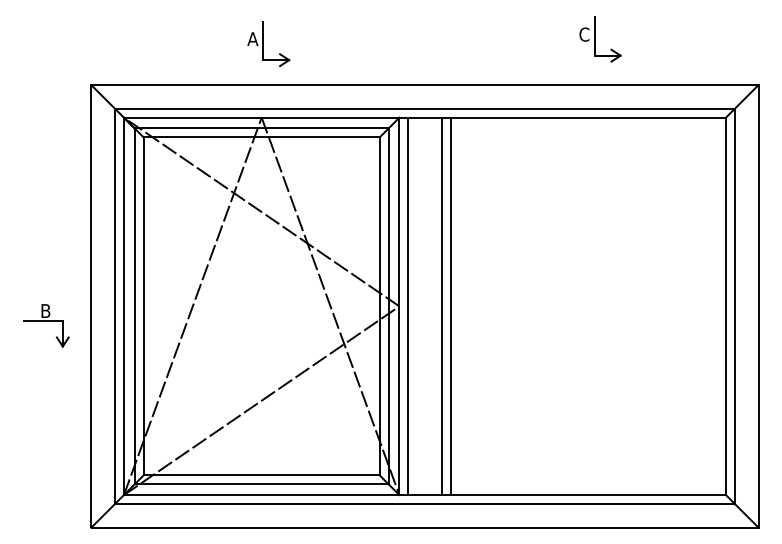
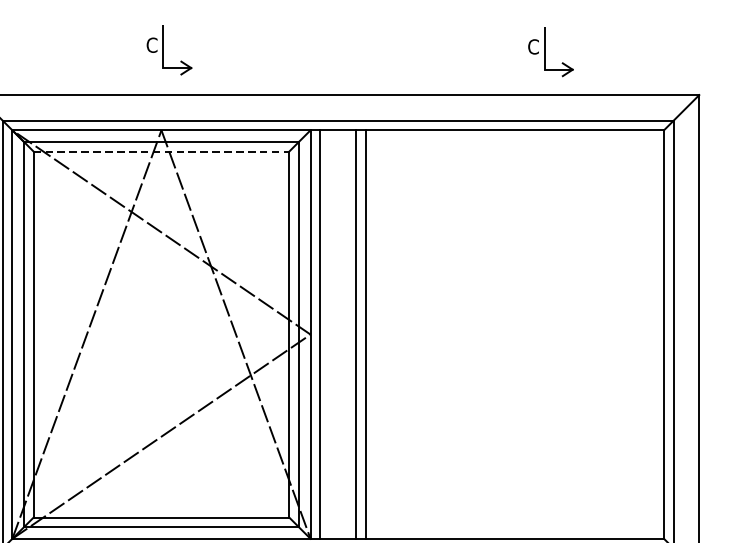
text: (252, 39) -> (151, 45), A -> C
part: (600, 39) -> (550, 52), moved
line: (262, 137) -> (162, 151), solid -> dashed

